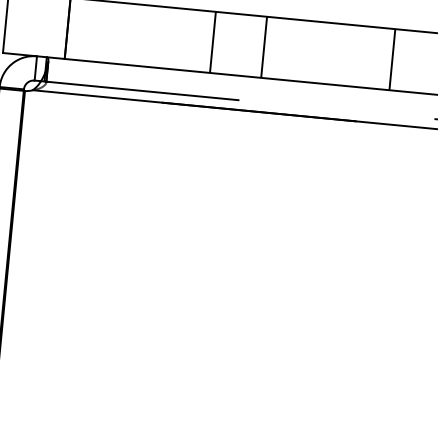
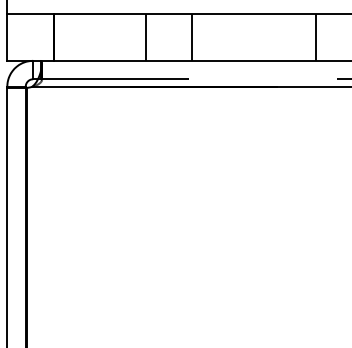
line: (212, 42) -> (145, 37), moved
line: (264, 47) -> (192, 37), moved
line: (392, 59) -> (315, 37), moved

